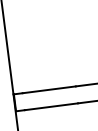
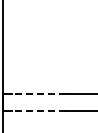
line: (48, 89) -> (38, 93), solid -> dashed
line: (50, 106) -> (38, 110), solid -> dashed

